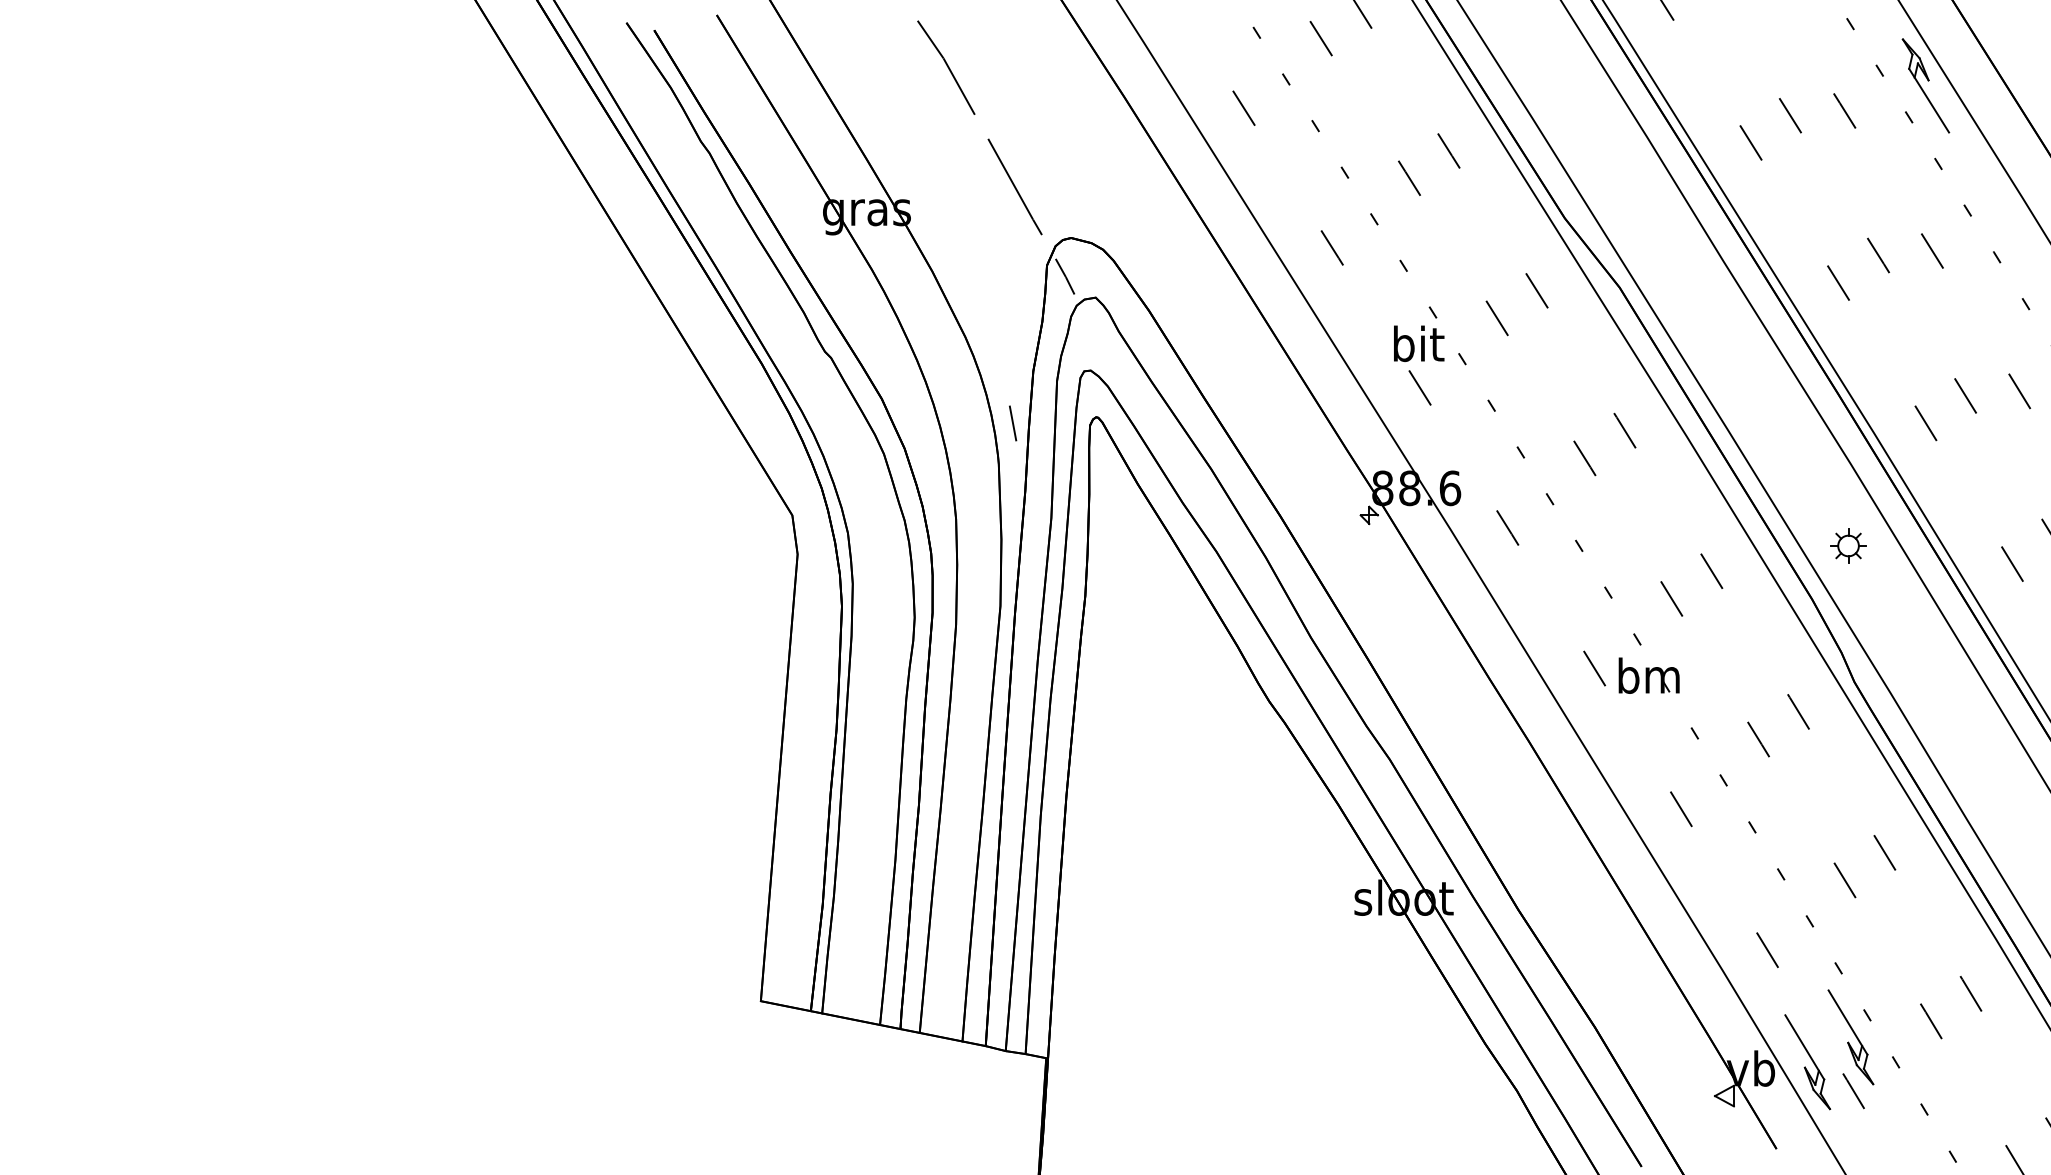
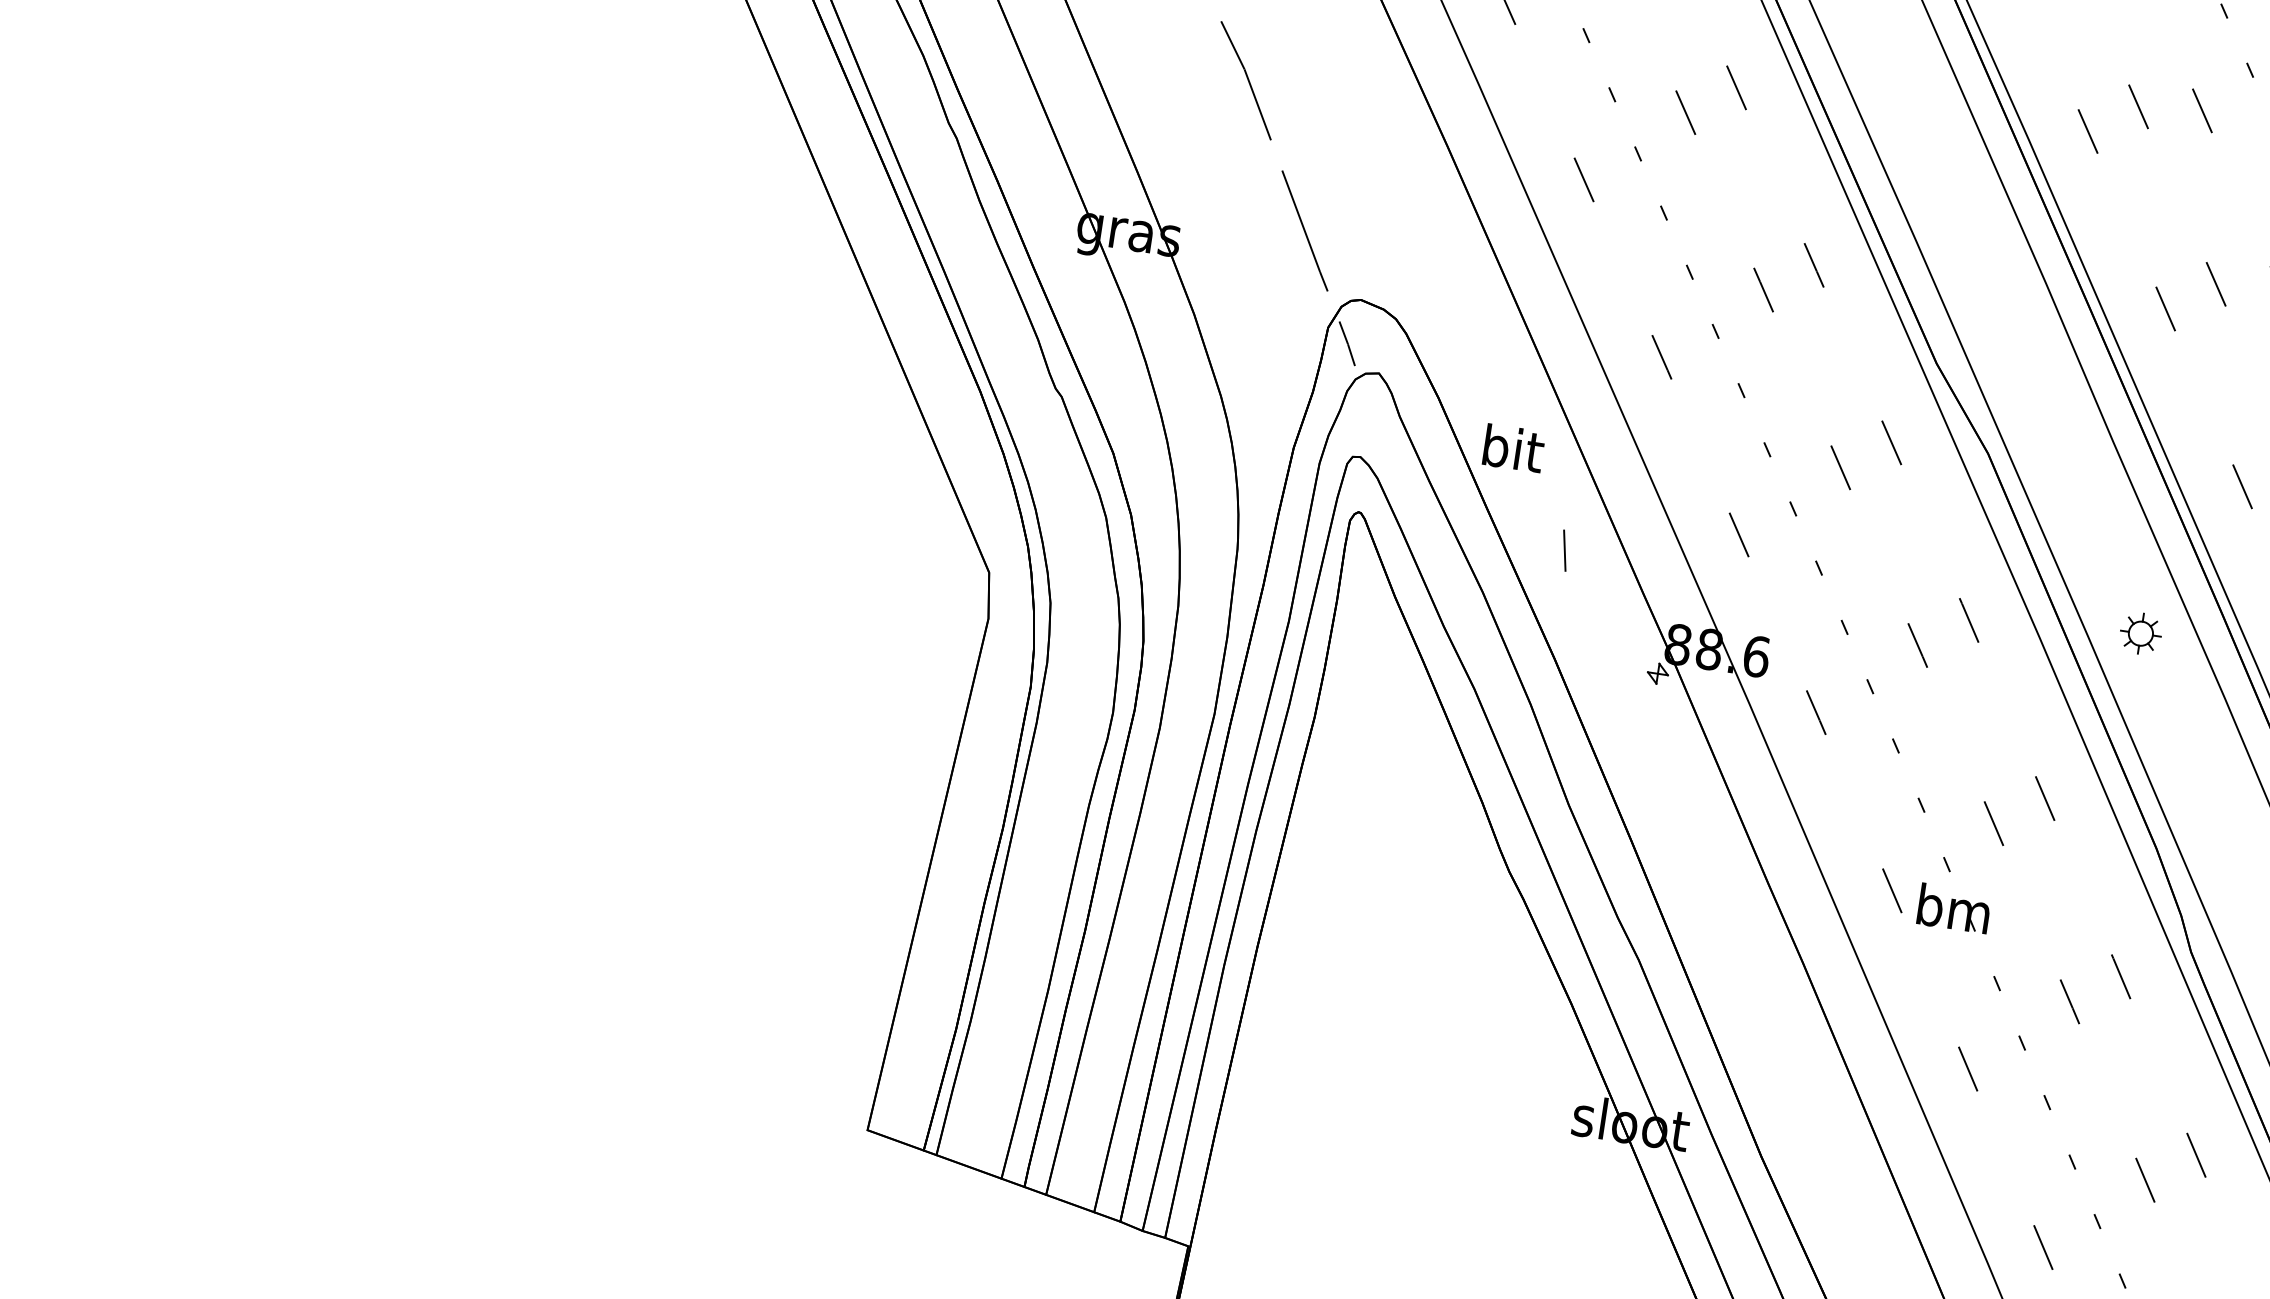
text: (1419, 343) -> (1514, 448), moved
line: (1013, 423) -> (1565, 550), moved
part: (1848, 545) -> (2140, 633), moved

